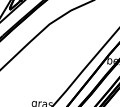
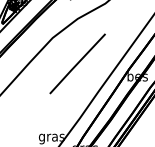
line: (67, 46) -> (77, 63), added

